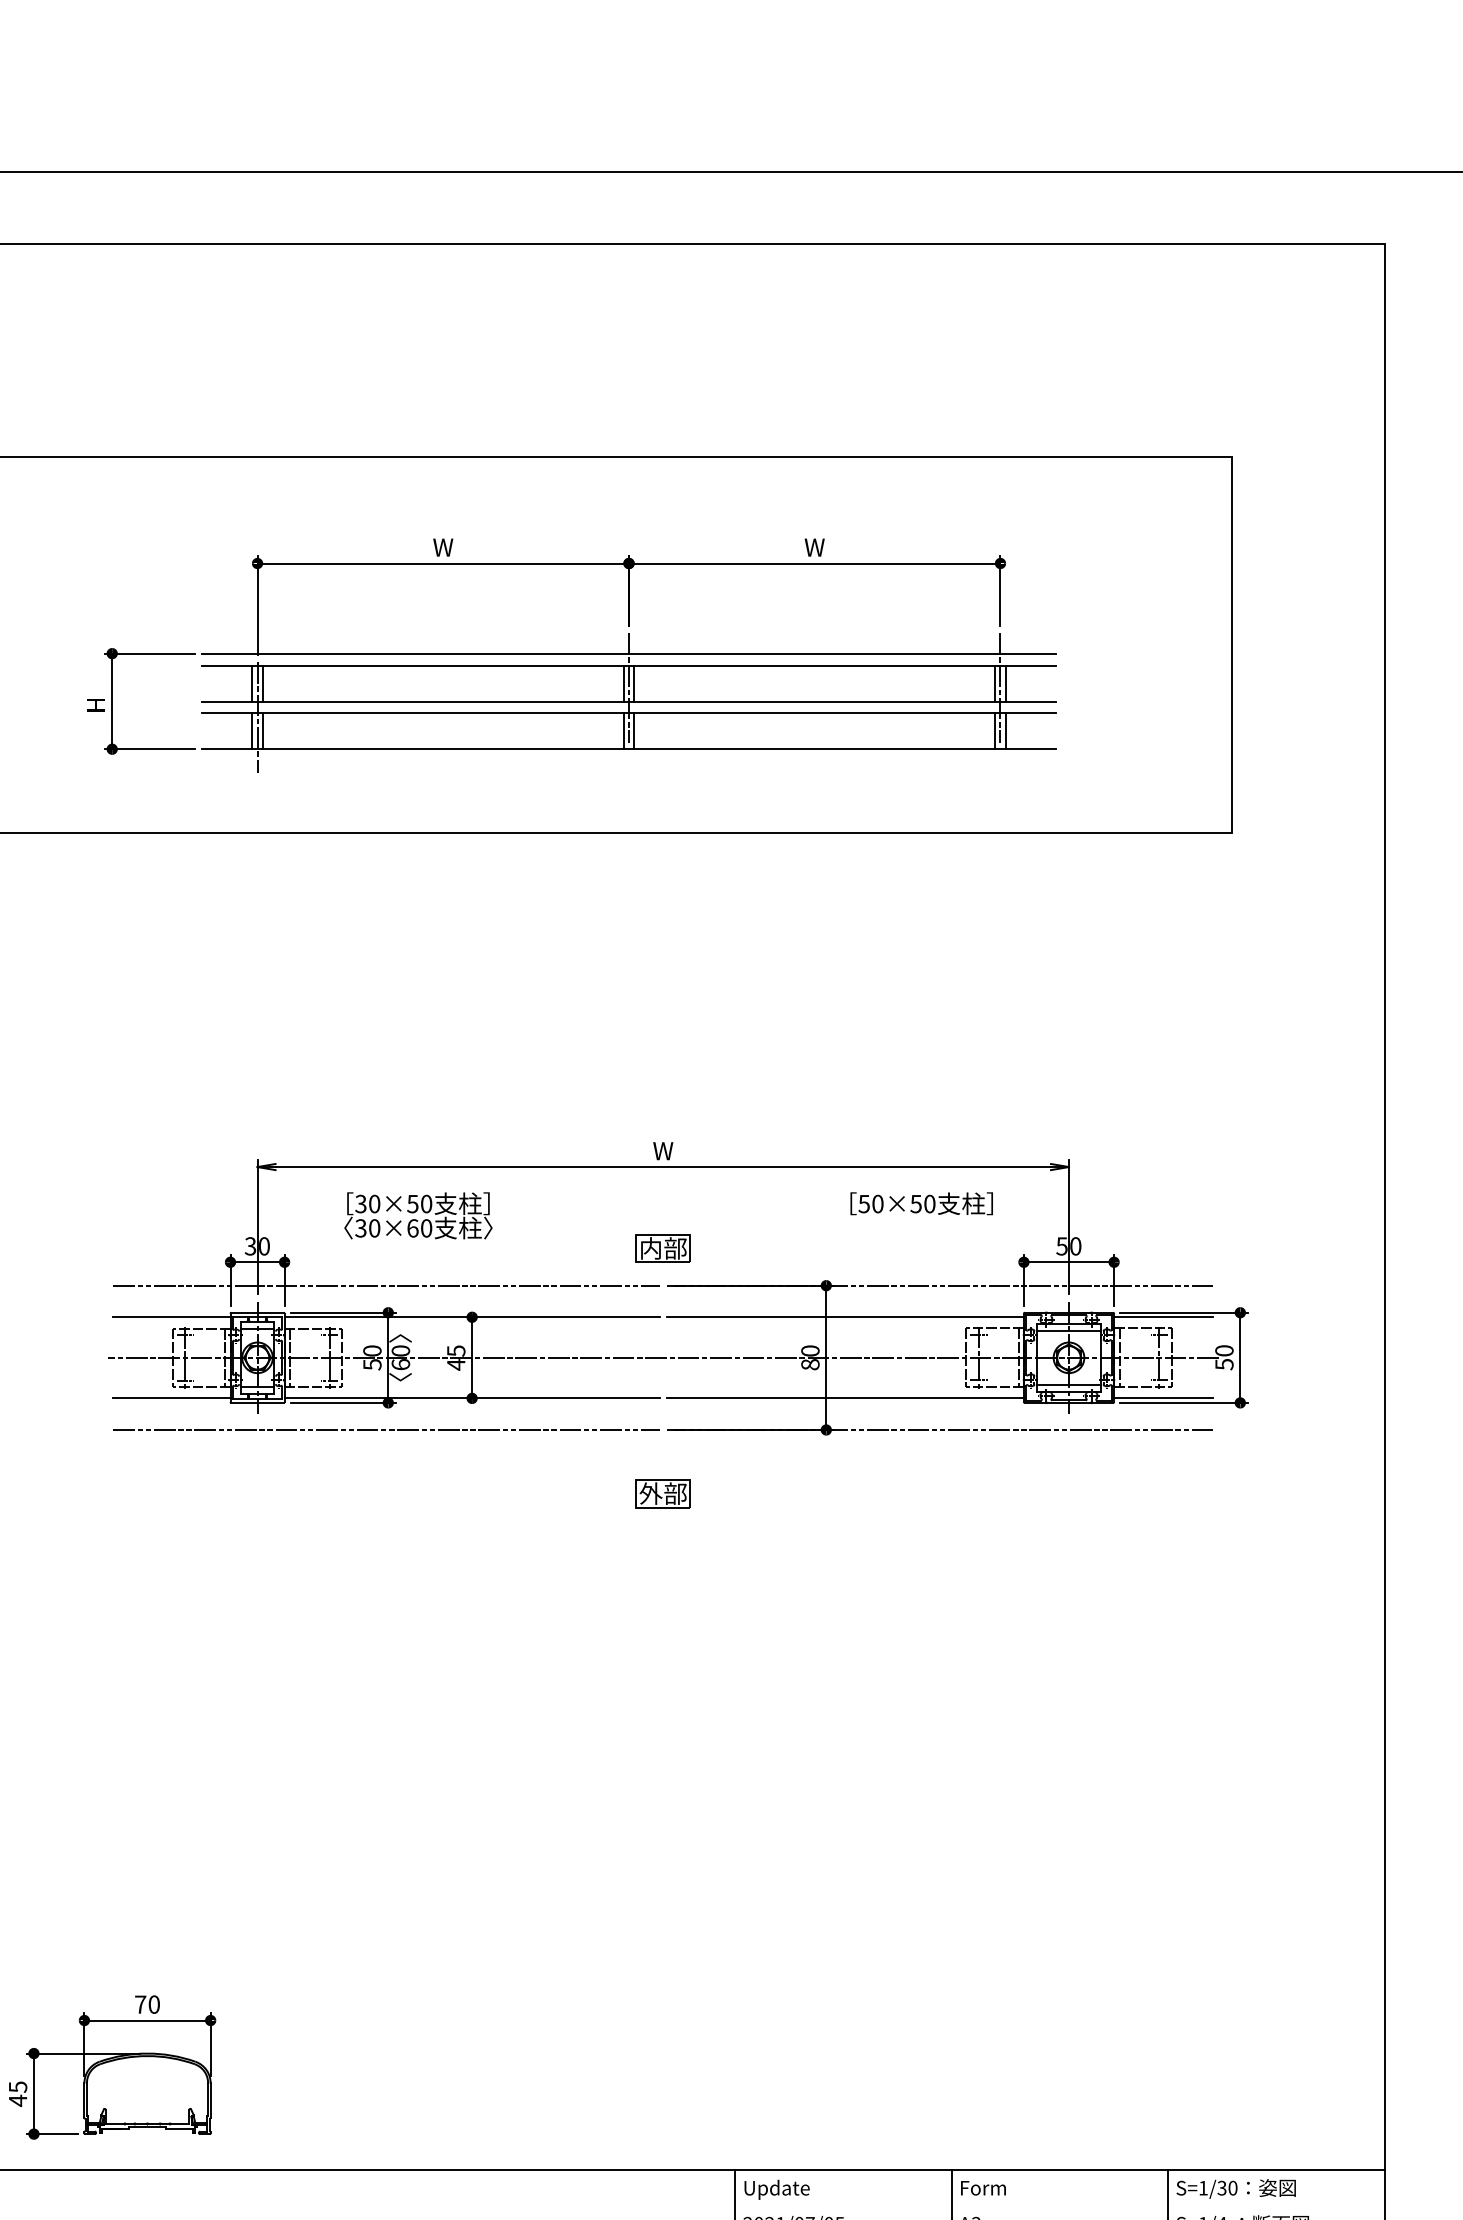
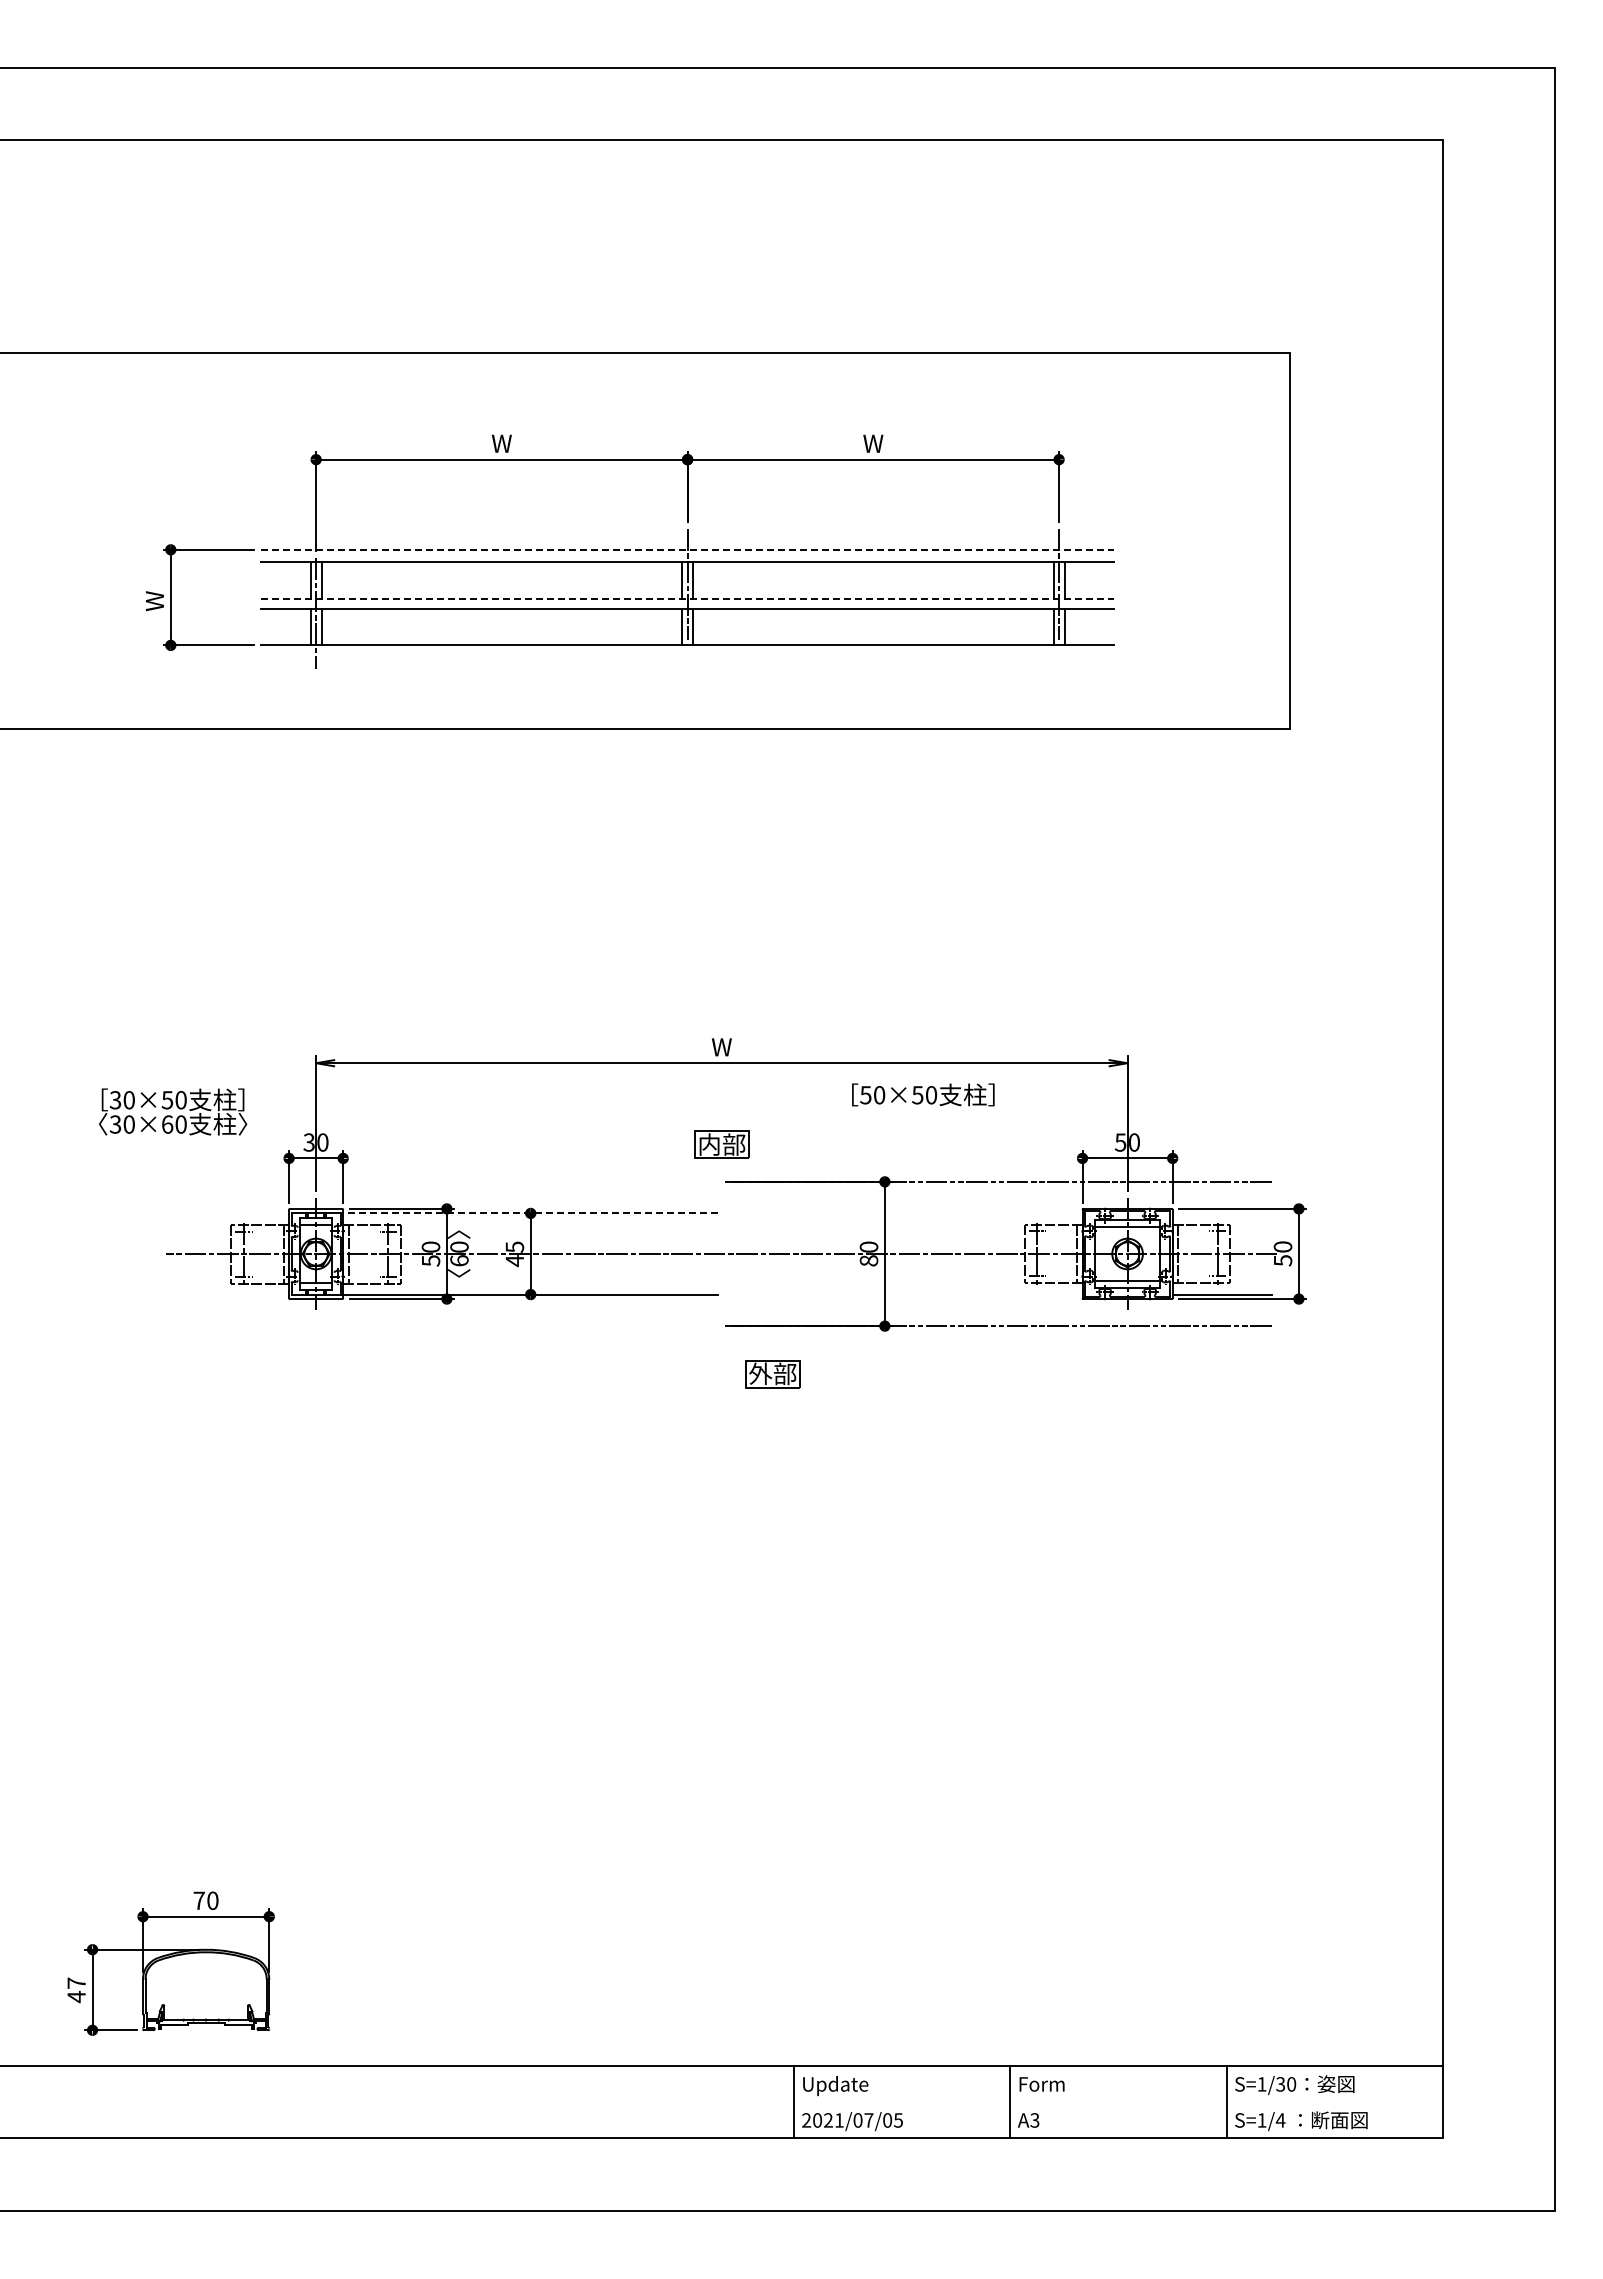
line: (628, 653) -> (687, 549), solid -> dashed
line: (628, 702) -> (687, 598), solid -> dashed
text: (95, 705) -> (154, 601), H -> W
text: (921, 1203) -> (923, 1094), moved
text: (418, 1215) -> (173, 1111), moved
line: (385, 1285) -> (444, 1181), removed
line: (171, 1317) -> (230, 1213), removed
line: (471, 1317) -> (530, 1213), solid -> dashed
line: (844, 1317) -> (903, 1213), removed
line: (1162, 1317) -> (1221, 1213), removed
line: (171, 1398) -> (230, 1294), removed
line: (844, 1398) -> (903, 1294), removed
line: (385, 1429) -> (444, 1325), removed
part: (662, 1494) -> (772, 1374), moved
text: (17, 2087) -> (76, 1983), 45 -> 47

